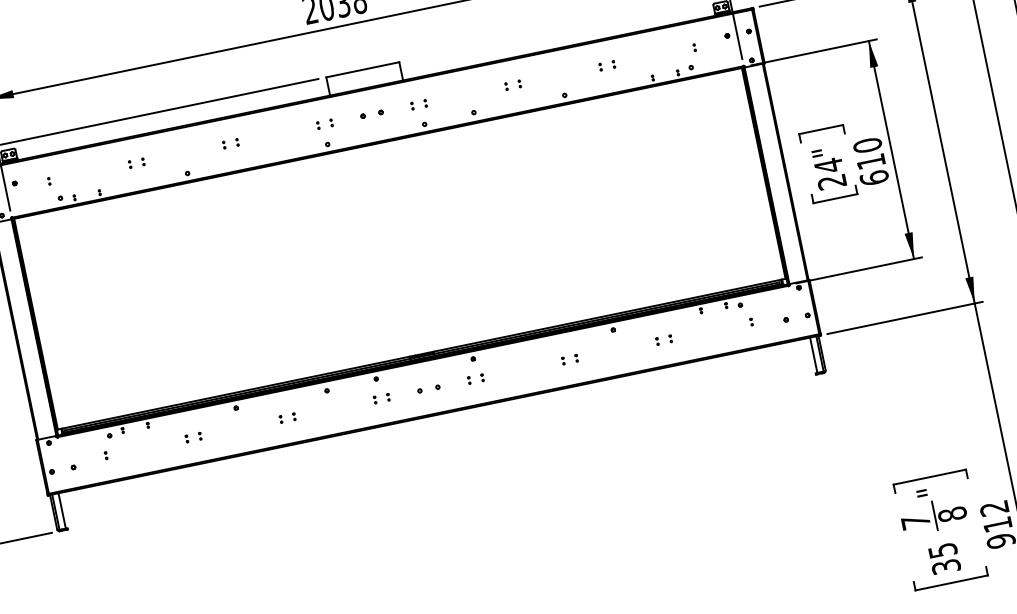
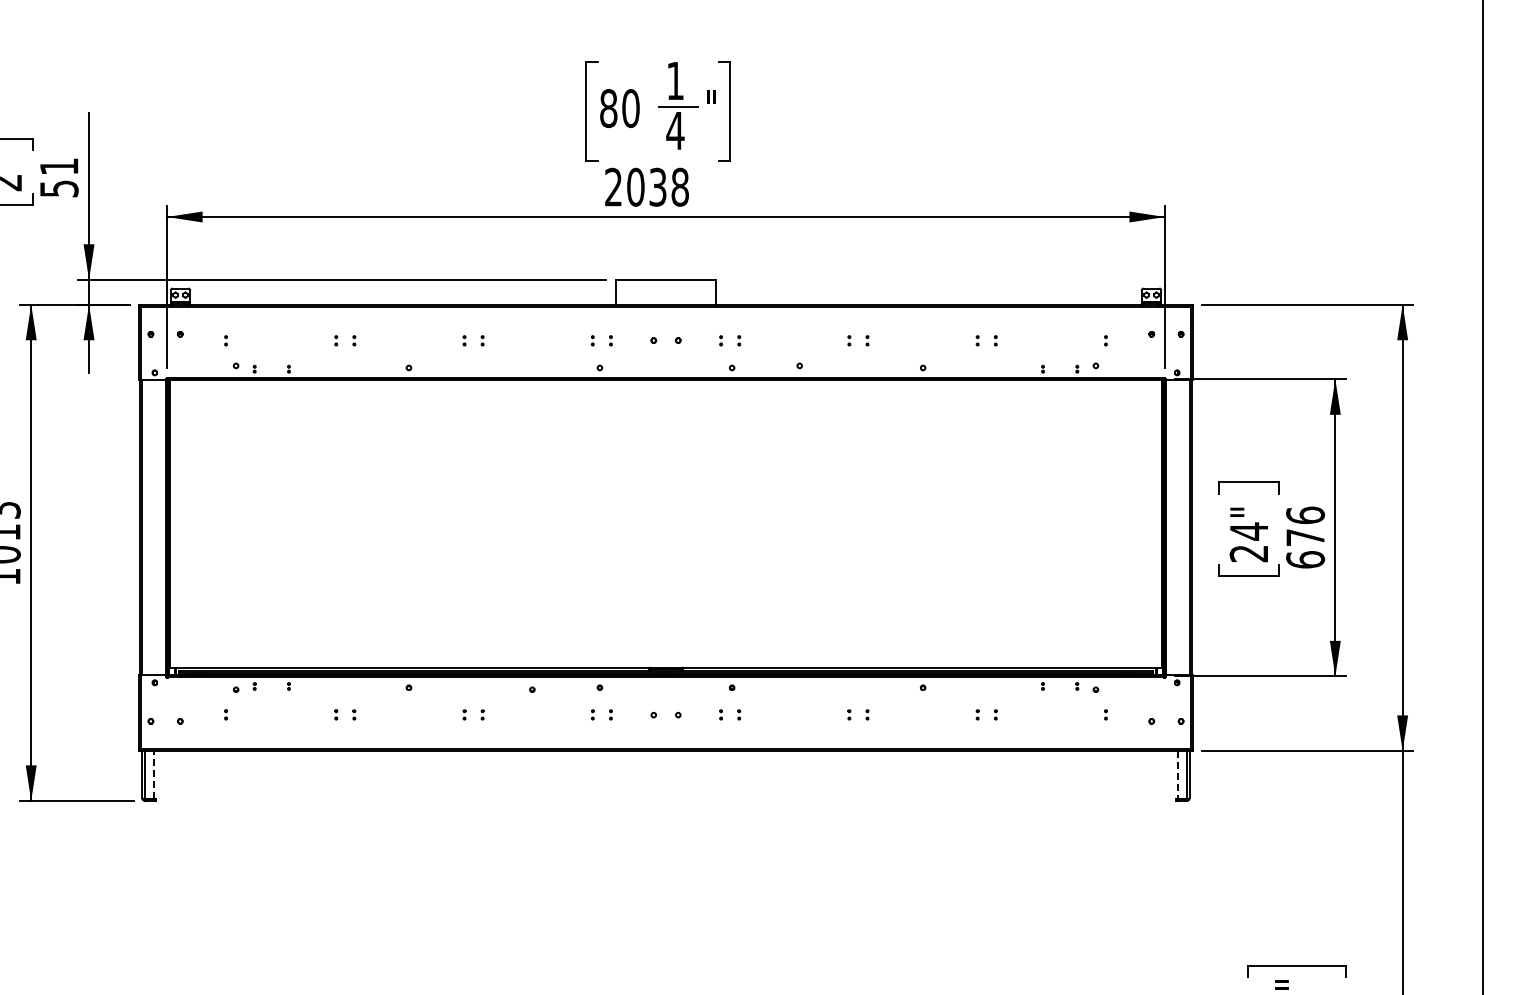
text: (869, 152) -> (1305, 525), 610 -> 676
line: (814, 355) -> (1178, 775), solid -> dashed
line: (61, 510) -> (153, 774), solid -> dashed

